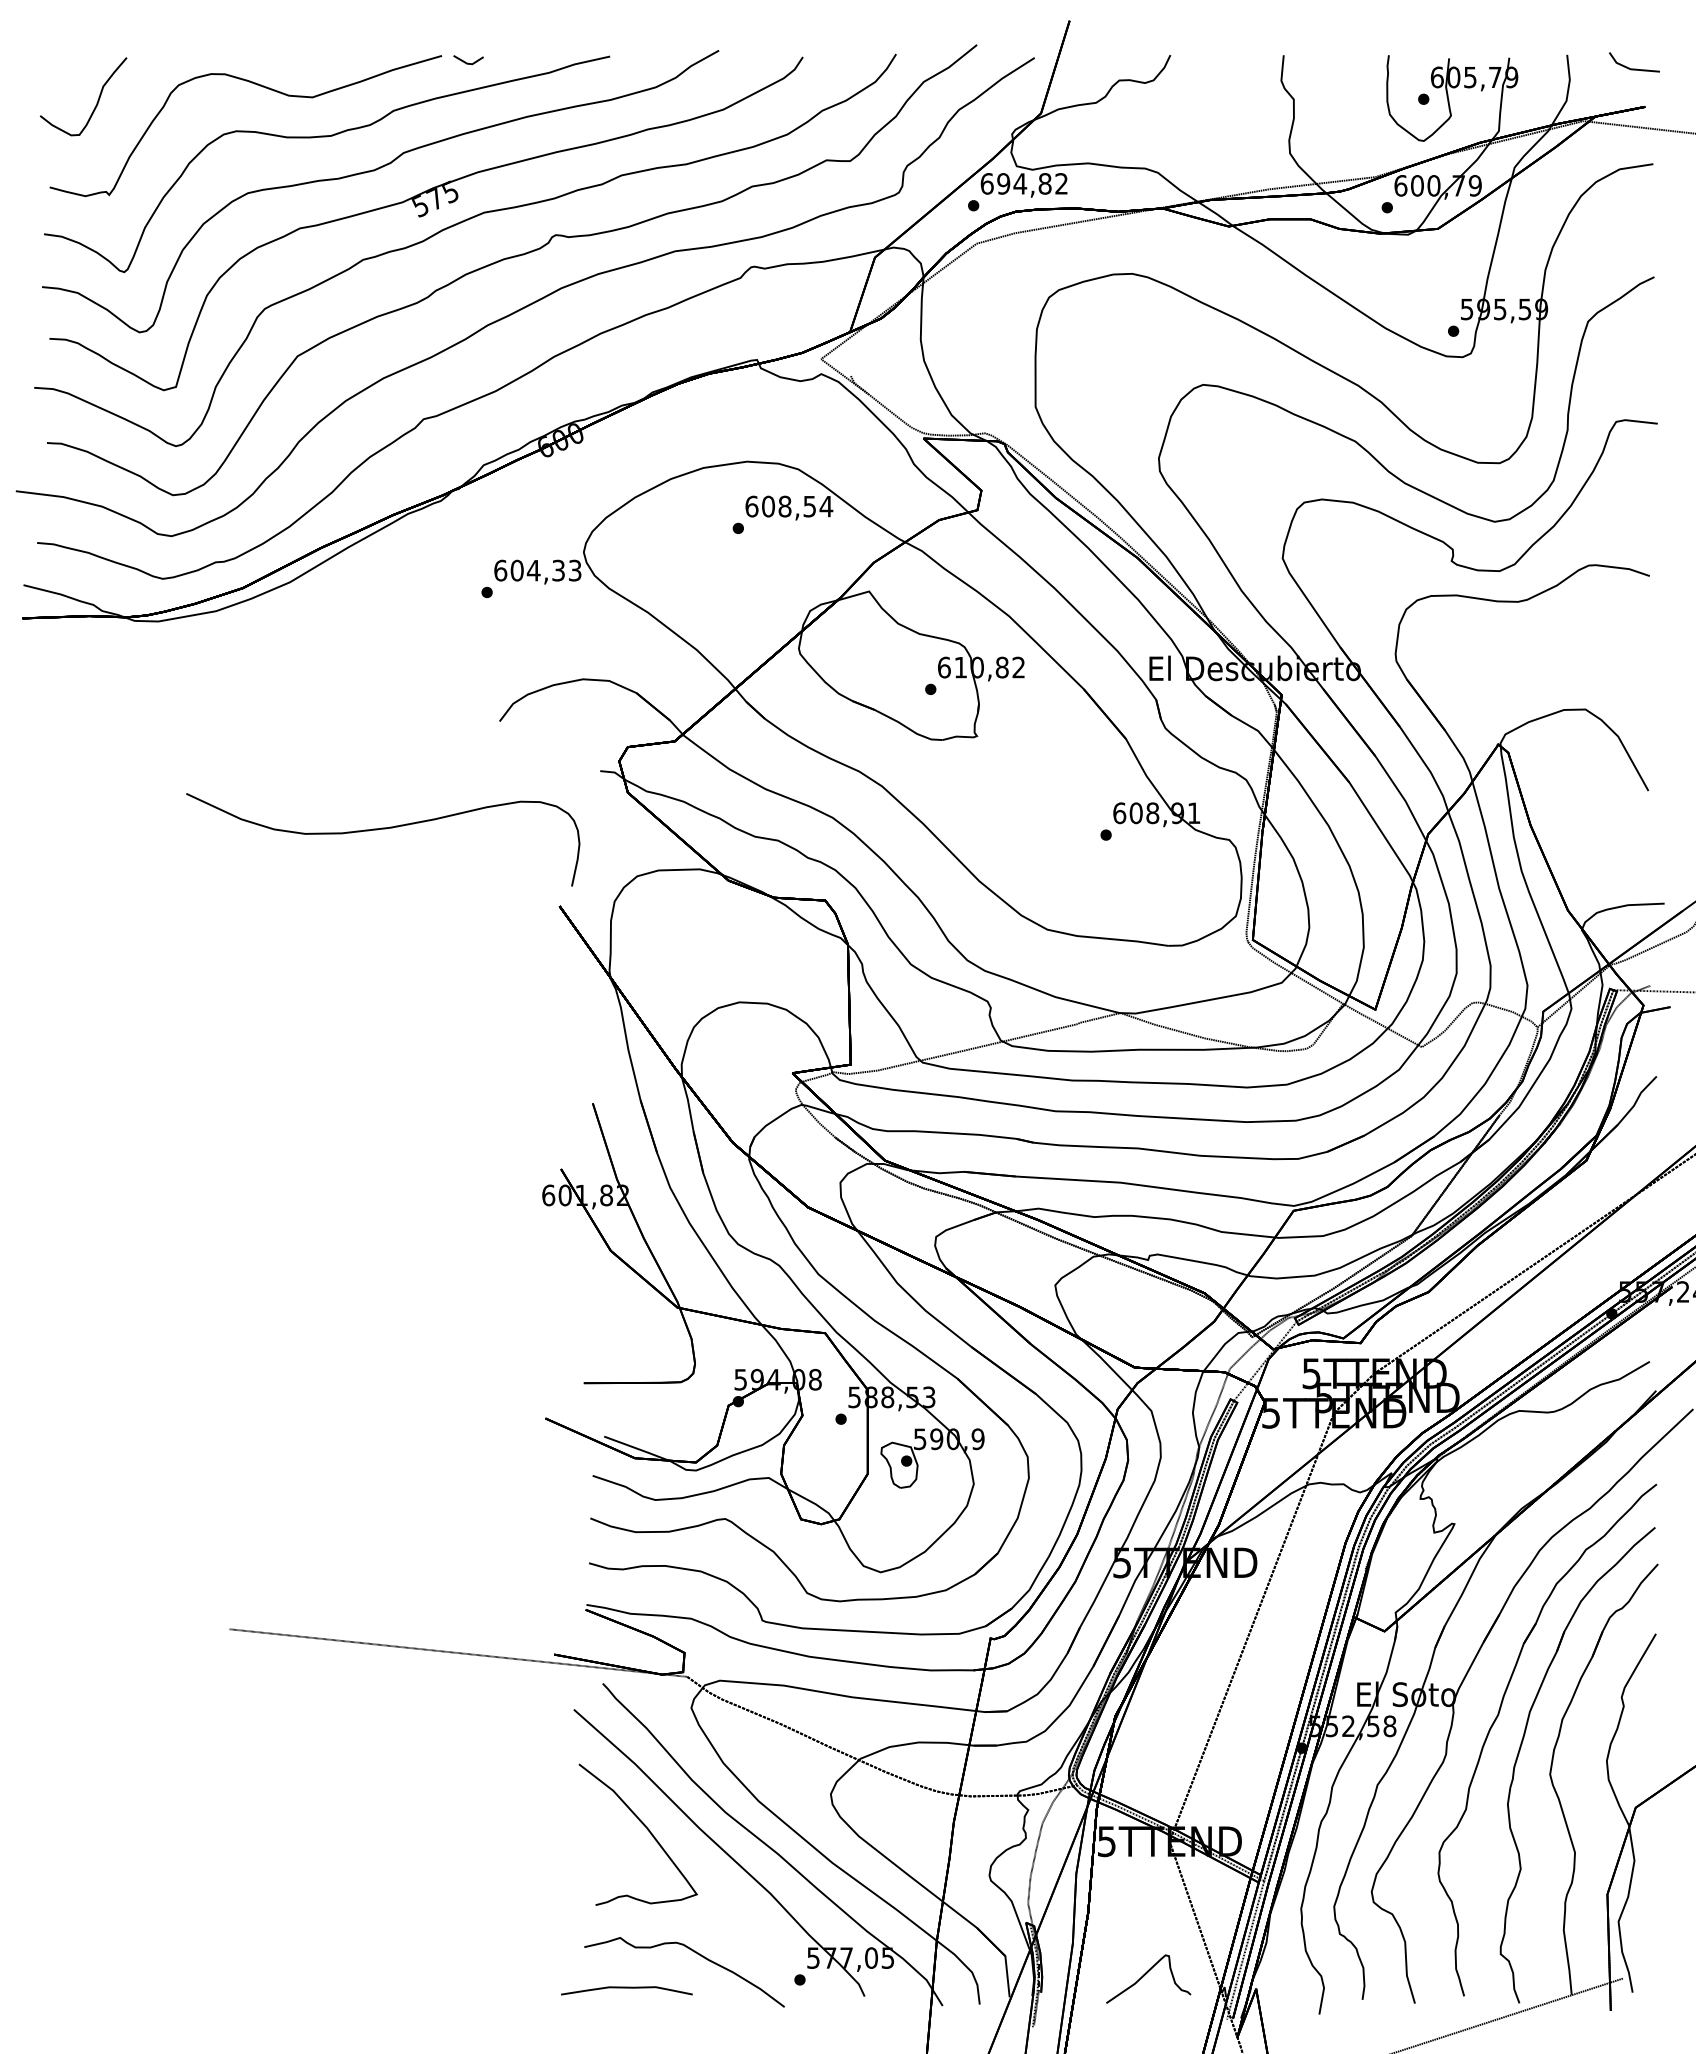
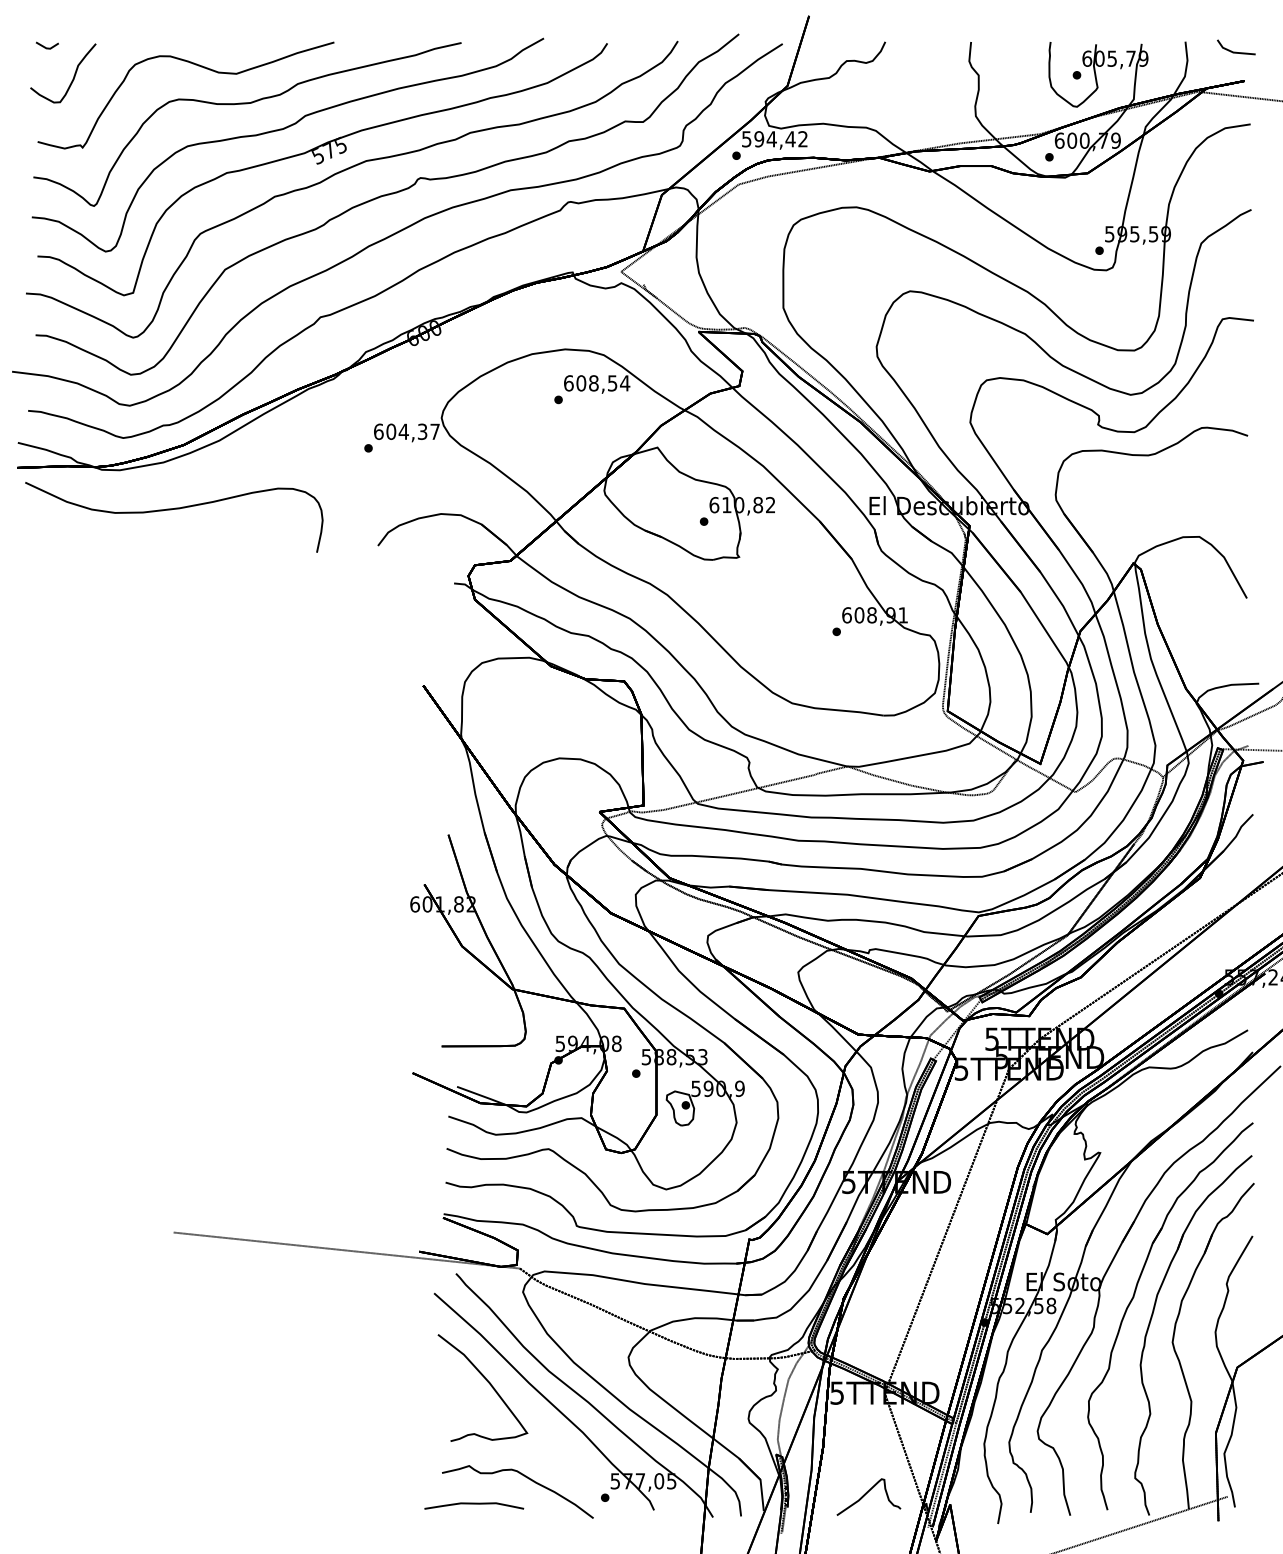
part: (468, 60) -> (47, 45), moved
text: (1015, 183) -> (768, 138), 694,82 -> 594,42
text: (575, 570) -> (435, 431), 604,33 -> 604,37
curve: (383, 829) -> (174, 509), moved

